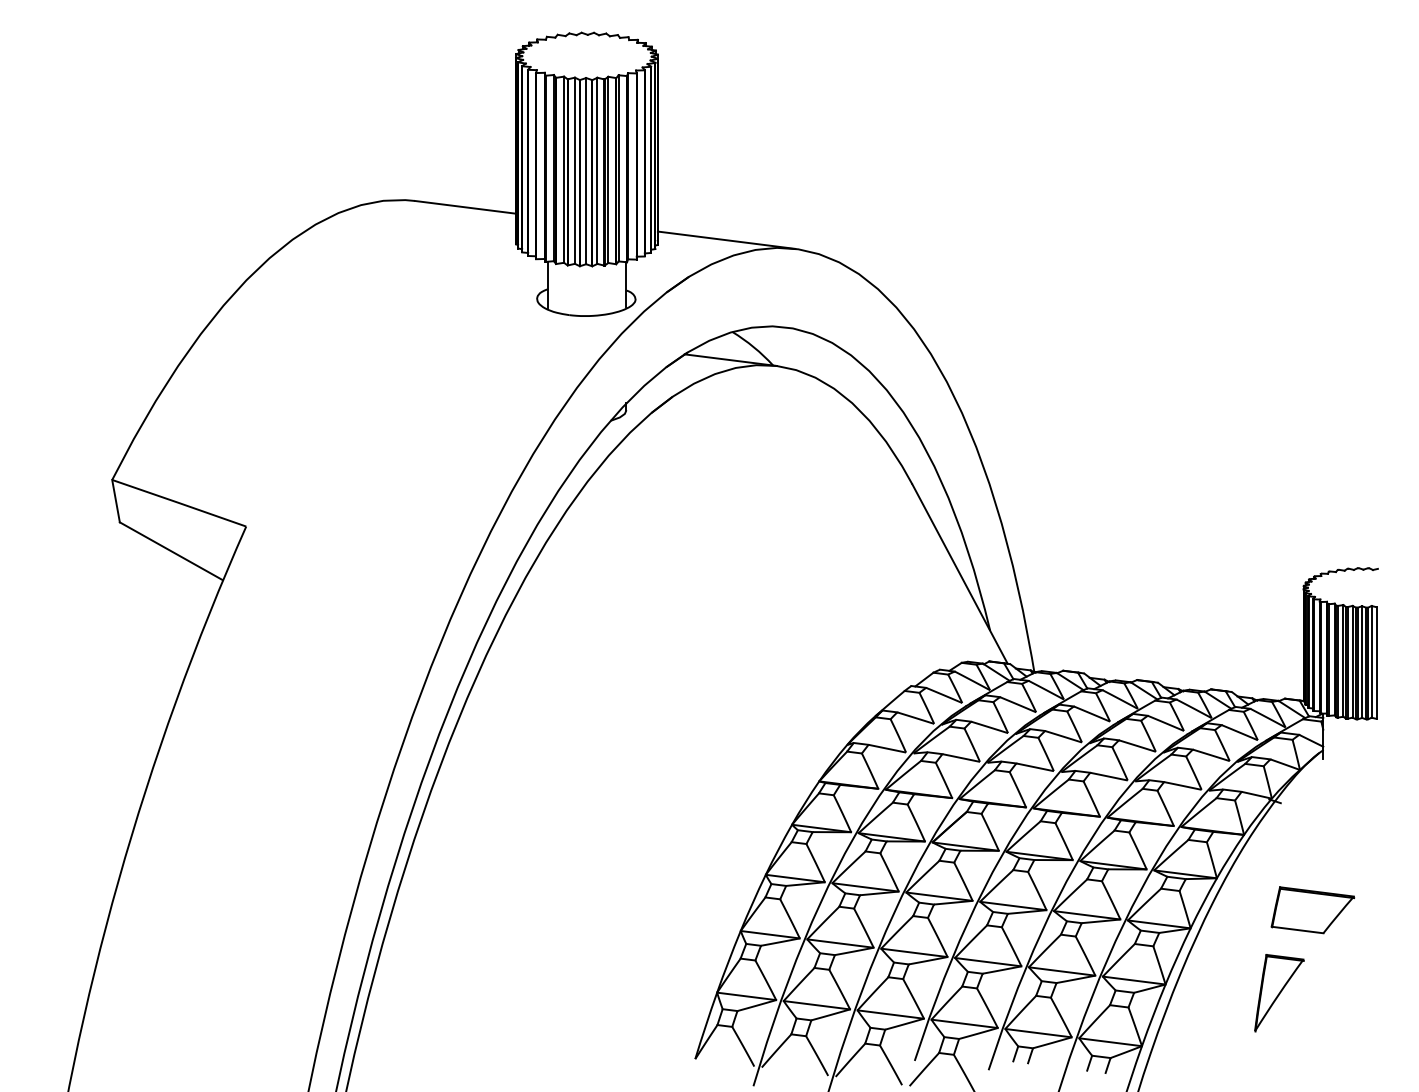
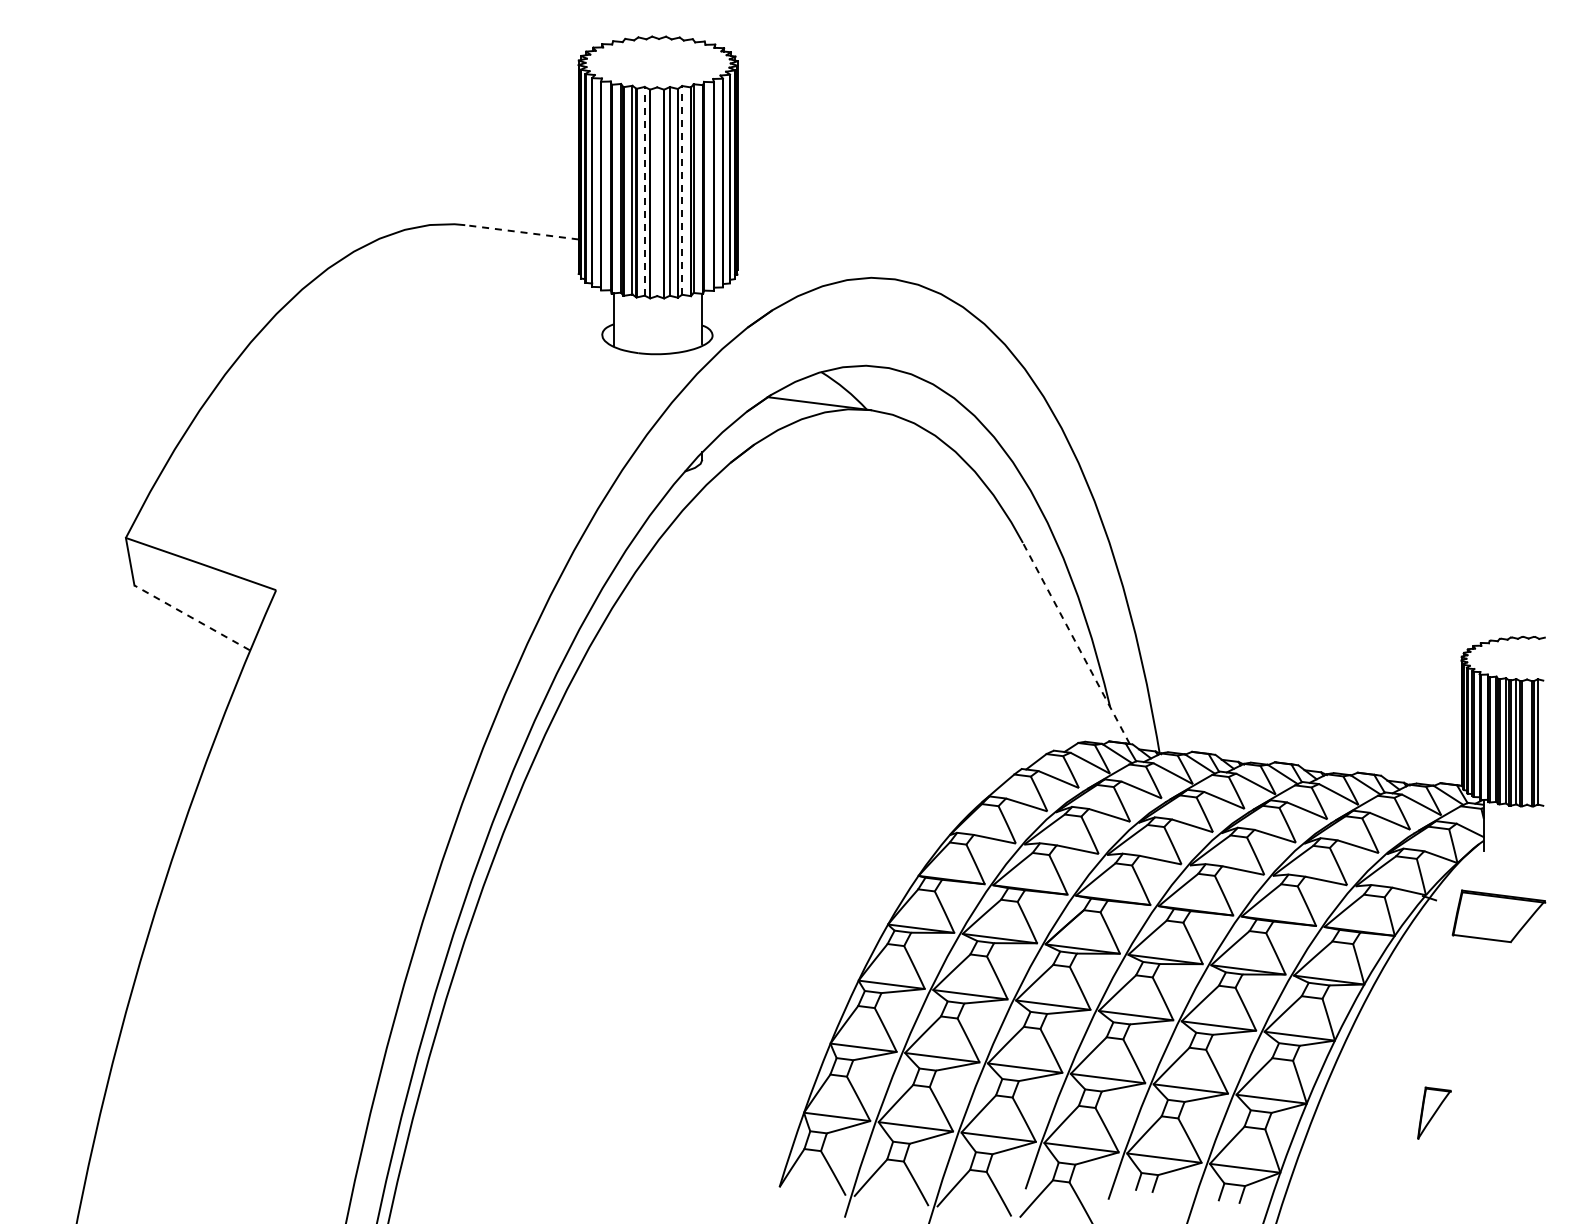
line: (608, 169) -> (682, 189), solid -> dashed
line: (574, 170) -> (644, 190), solid -> dashed
line: (586, 170) -> (657, 191), removed
line: (465, 207) -> (521, 232), solid -> dashed
line: (726, 239) -> (814, 268), removed
line: (170, 550) -> (191, 617), solid -> dashed
line: (960, 574) -> (1076, 643), solid -> dashed
line: (1362, 661) -> (1527, 741), removed
line: (1376, 662) -> (1543, 742), removed
part: (1312, 910) -> (1498, 916), moved
part: (1279, 993) -> (1434, 1113), size x0.6

